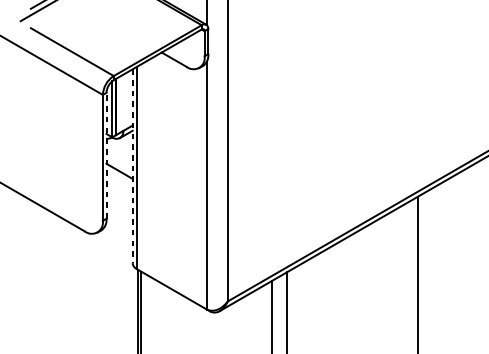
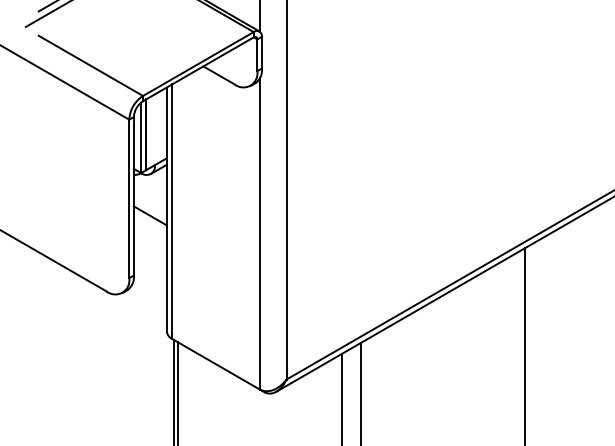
line: (106, 155) -> (133, 195), dashed -> solid
line: (132, 166) -> (166, 209), dashed -> solid

